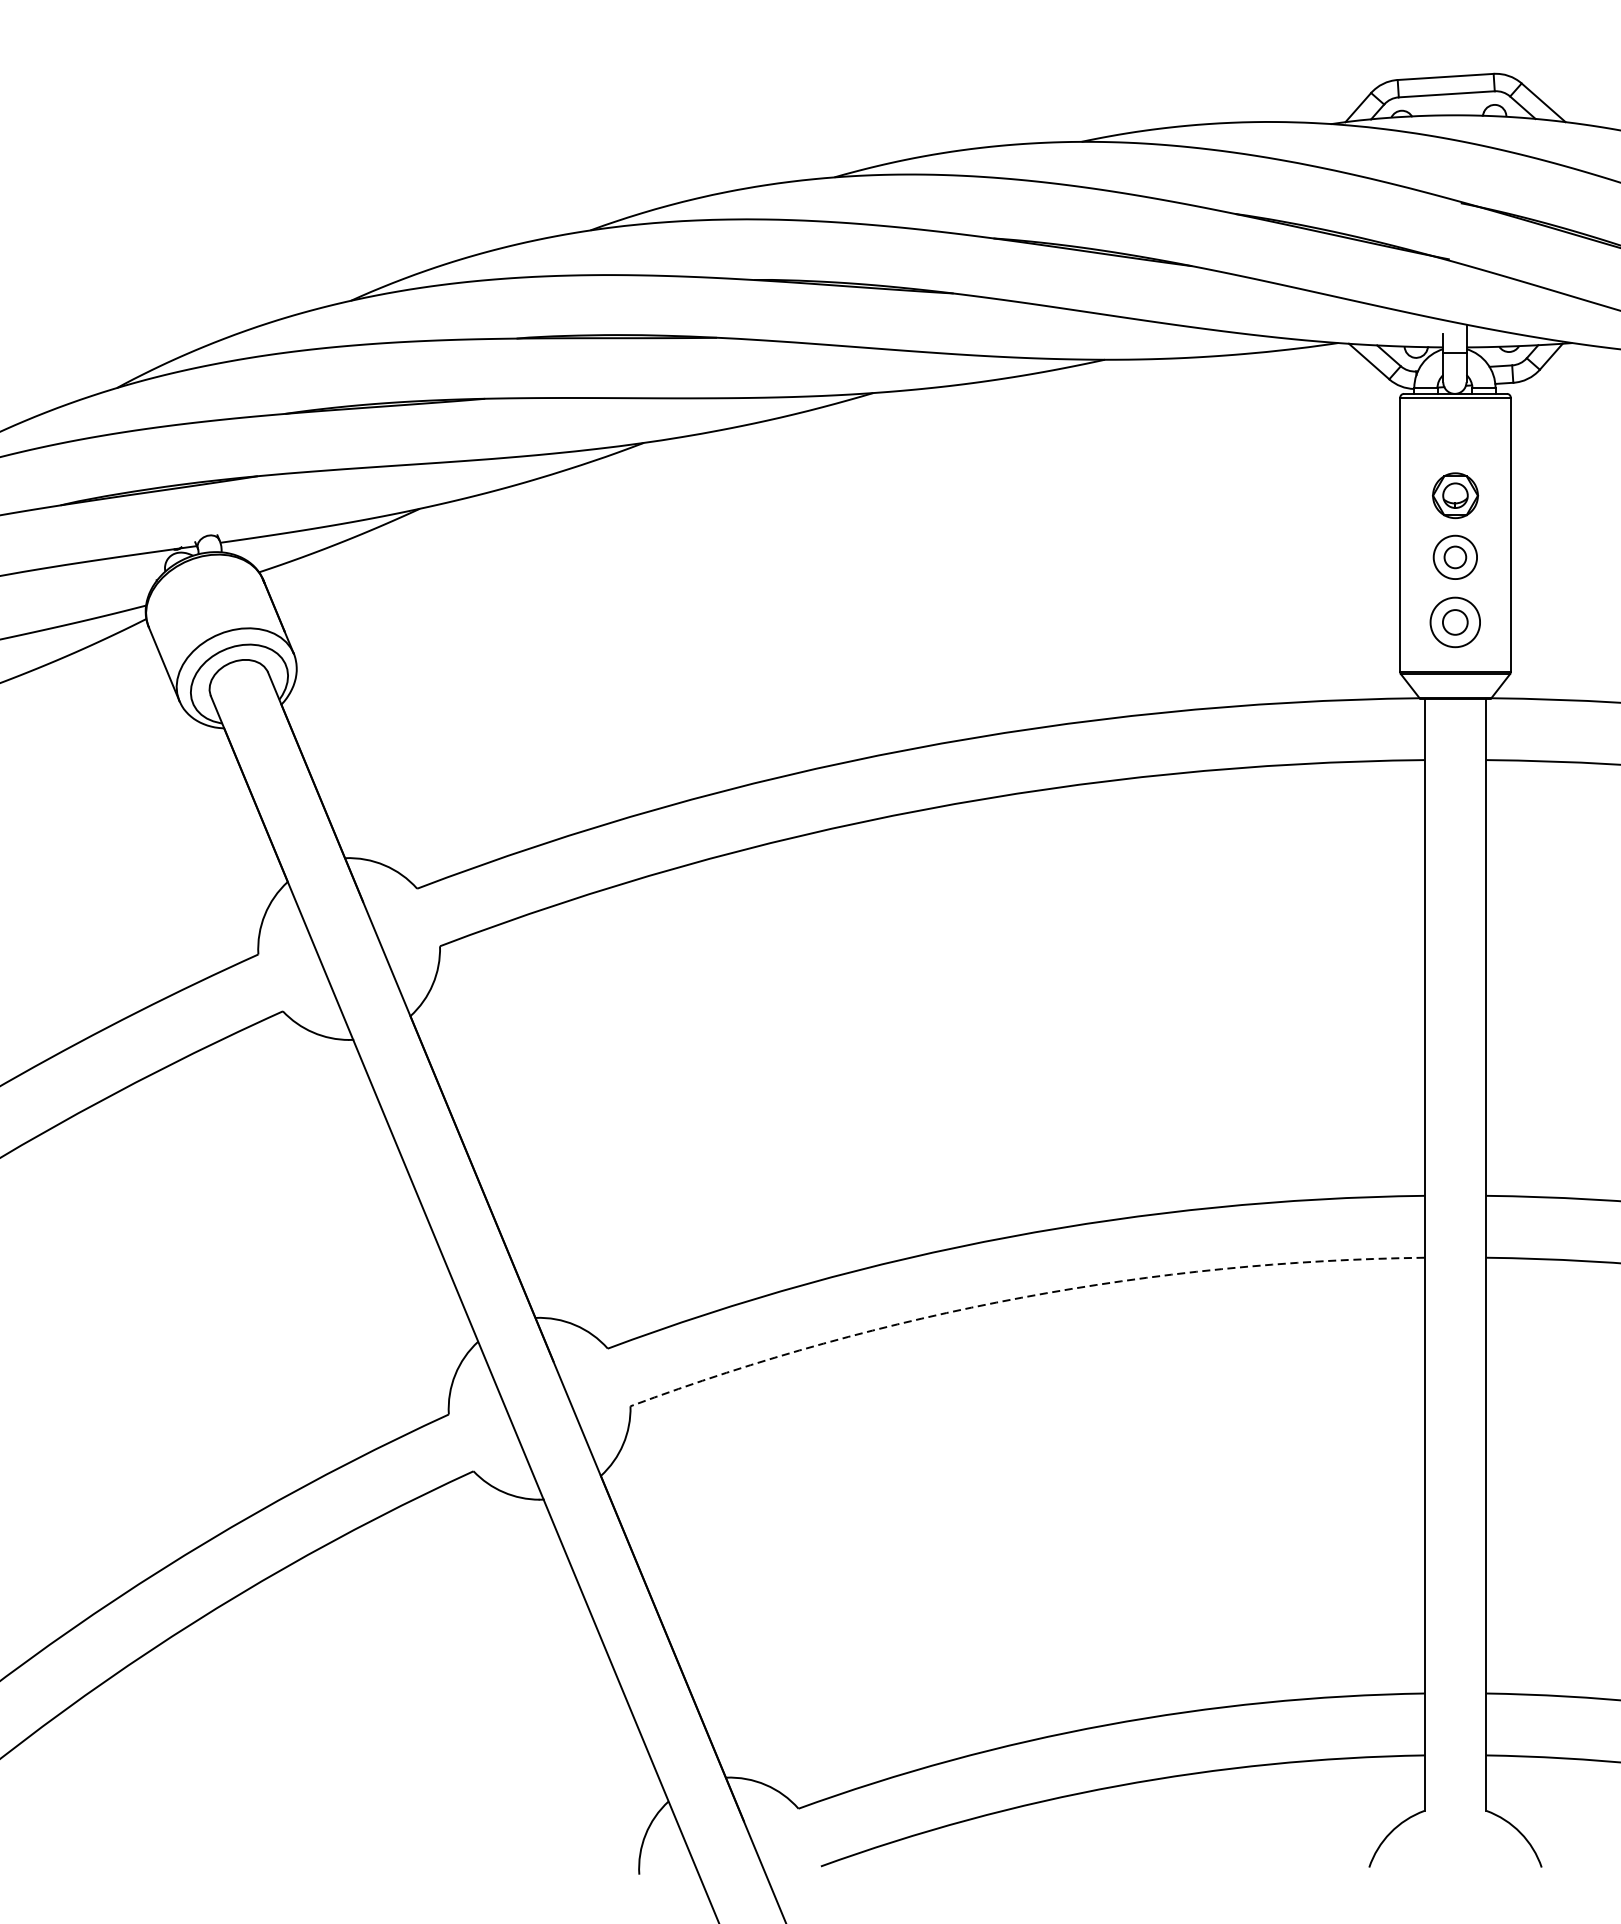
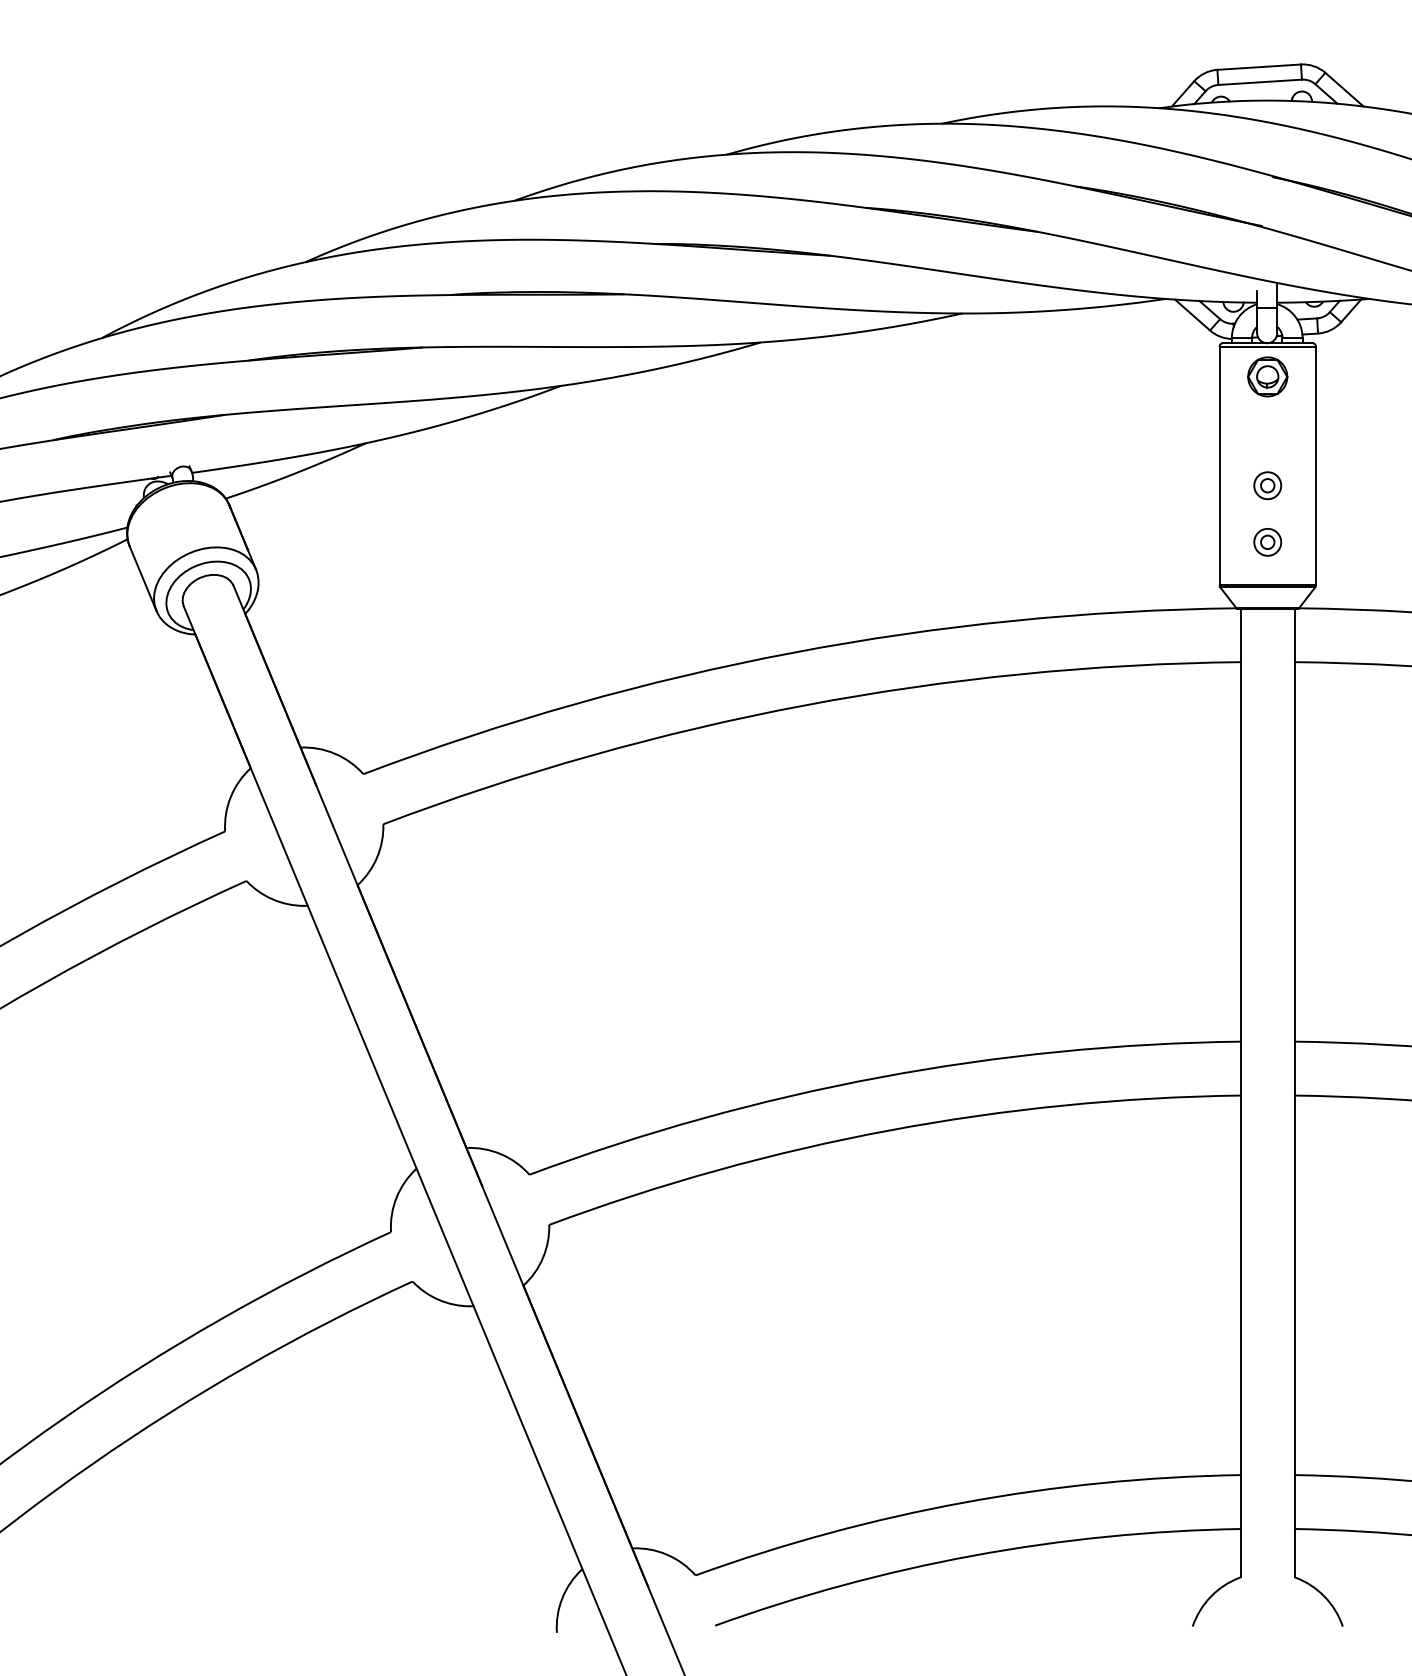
part: (1455, 495) -> (1267, 376), moved
part: (1455, 557) -> (1267, 485), size x0.71
part: (1455, 622) -> (1267, 542), size x0.62
arc: (1021, 1297) -> (889, 1130), dashed -> solid

